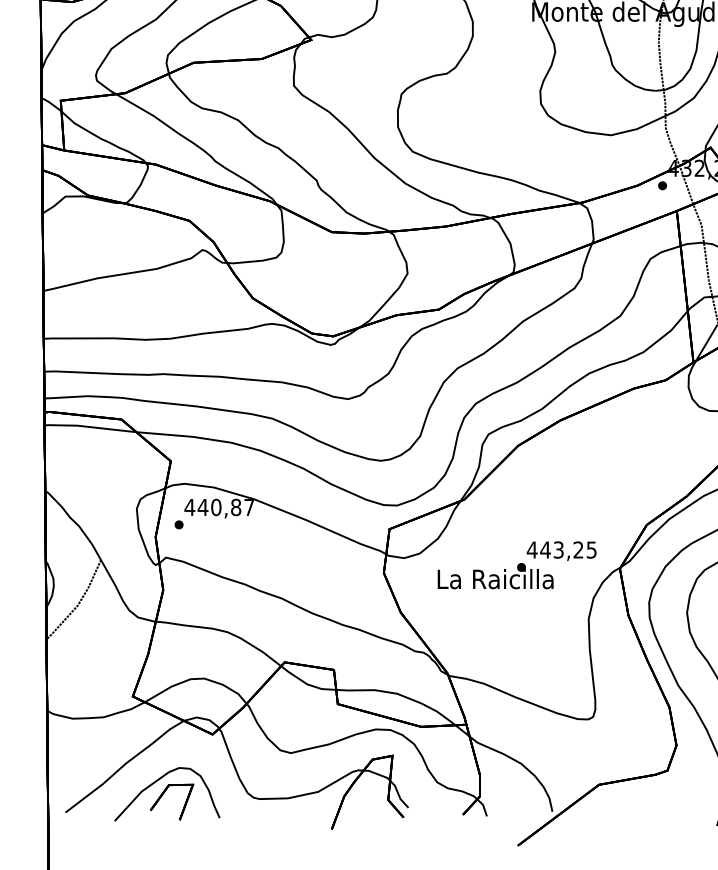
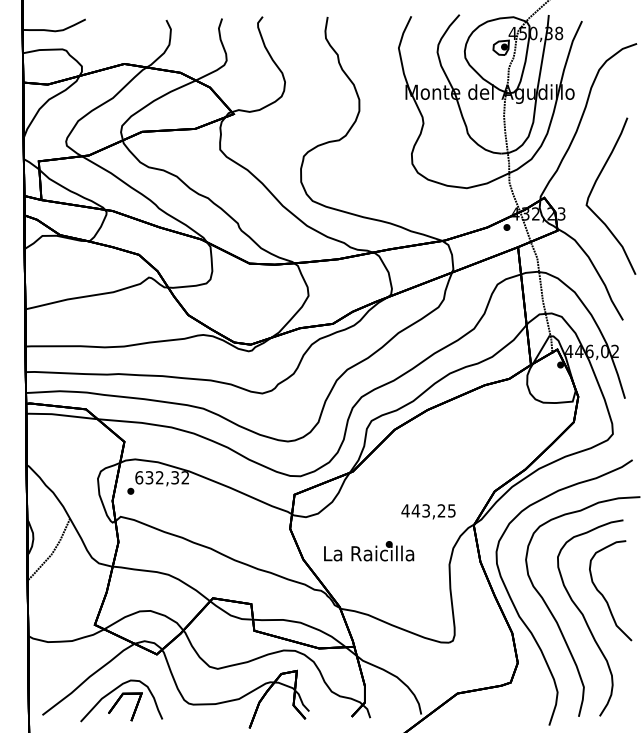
text: (218, 507) -> (161, 477), 440,87 -> 632,32
text: (496, 576) -> (369, 551), moved

